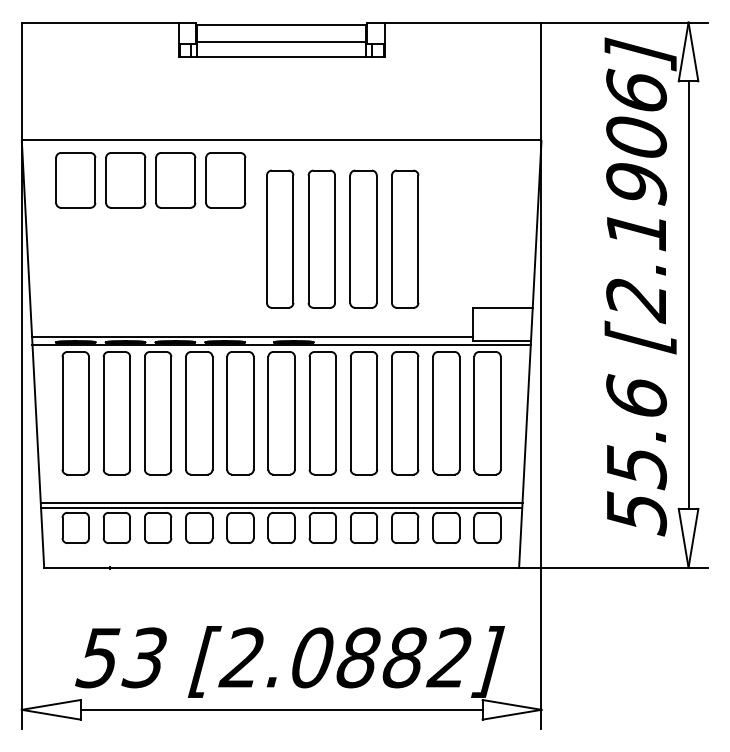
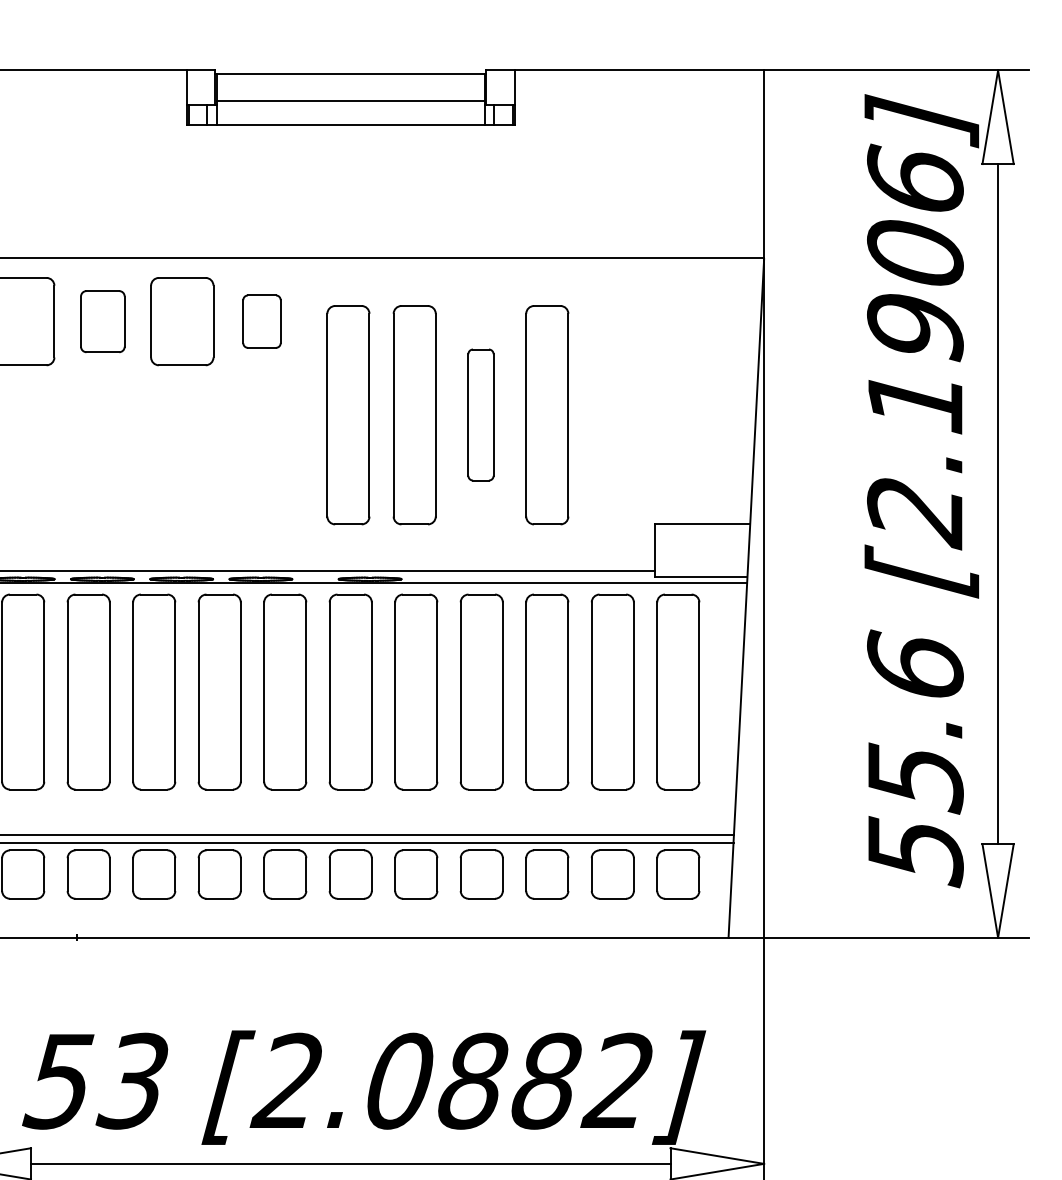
part: (125, 180) -> (102, 321), size x0.7
part: (225, 180) -> (261, 321), size x0.6
part: (363, 238) -> (480, 414), size x0.6

